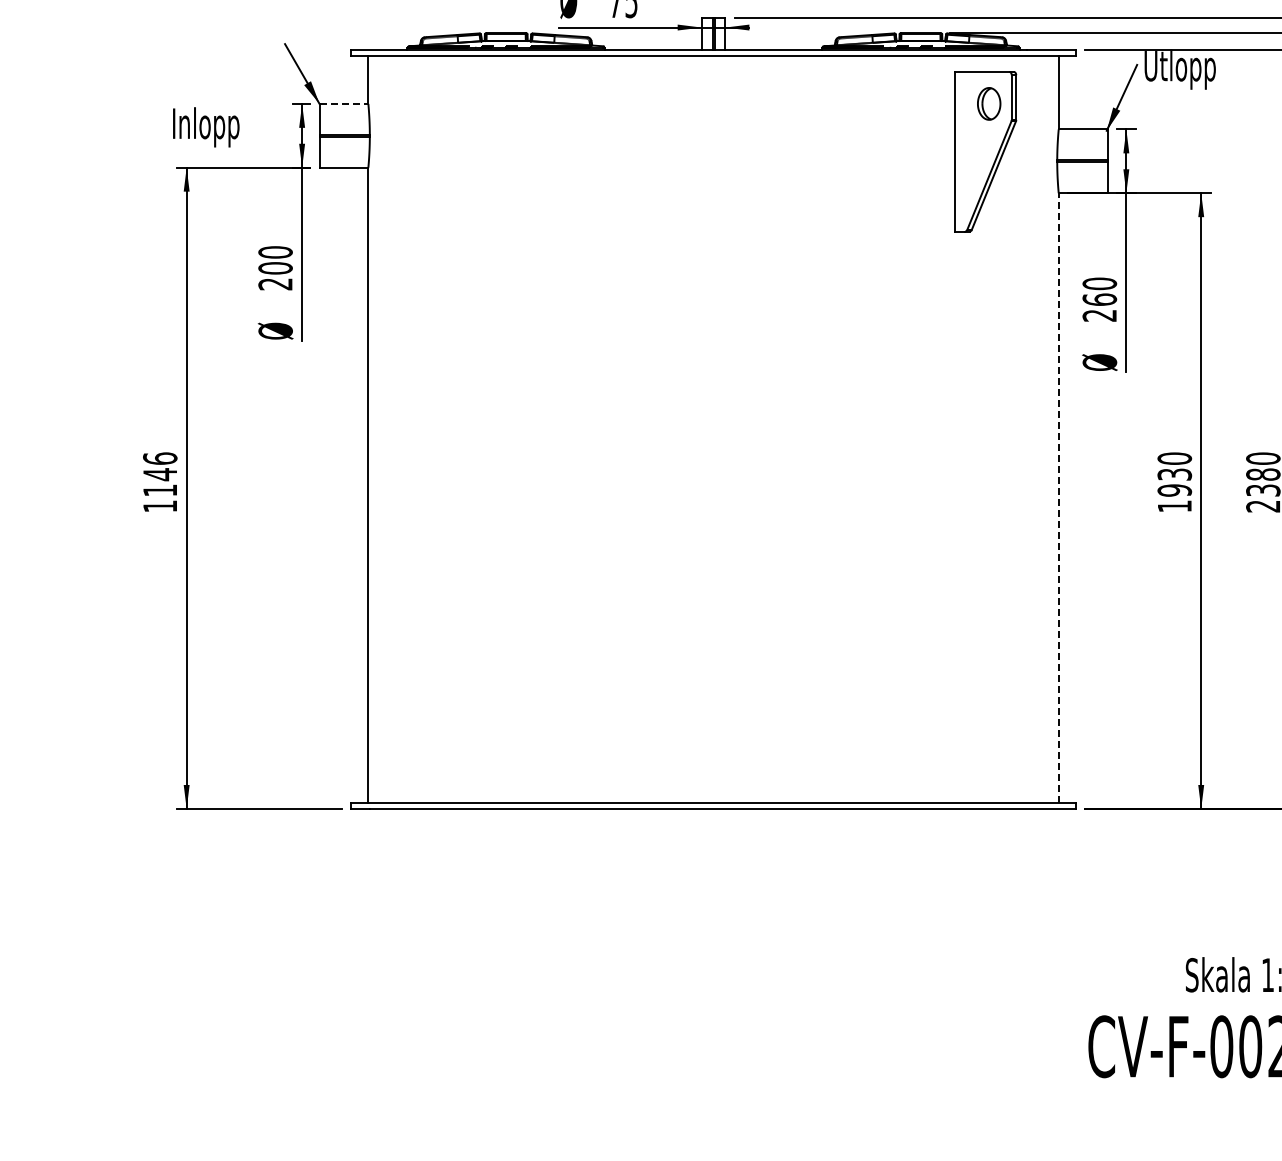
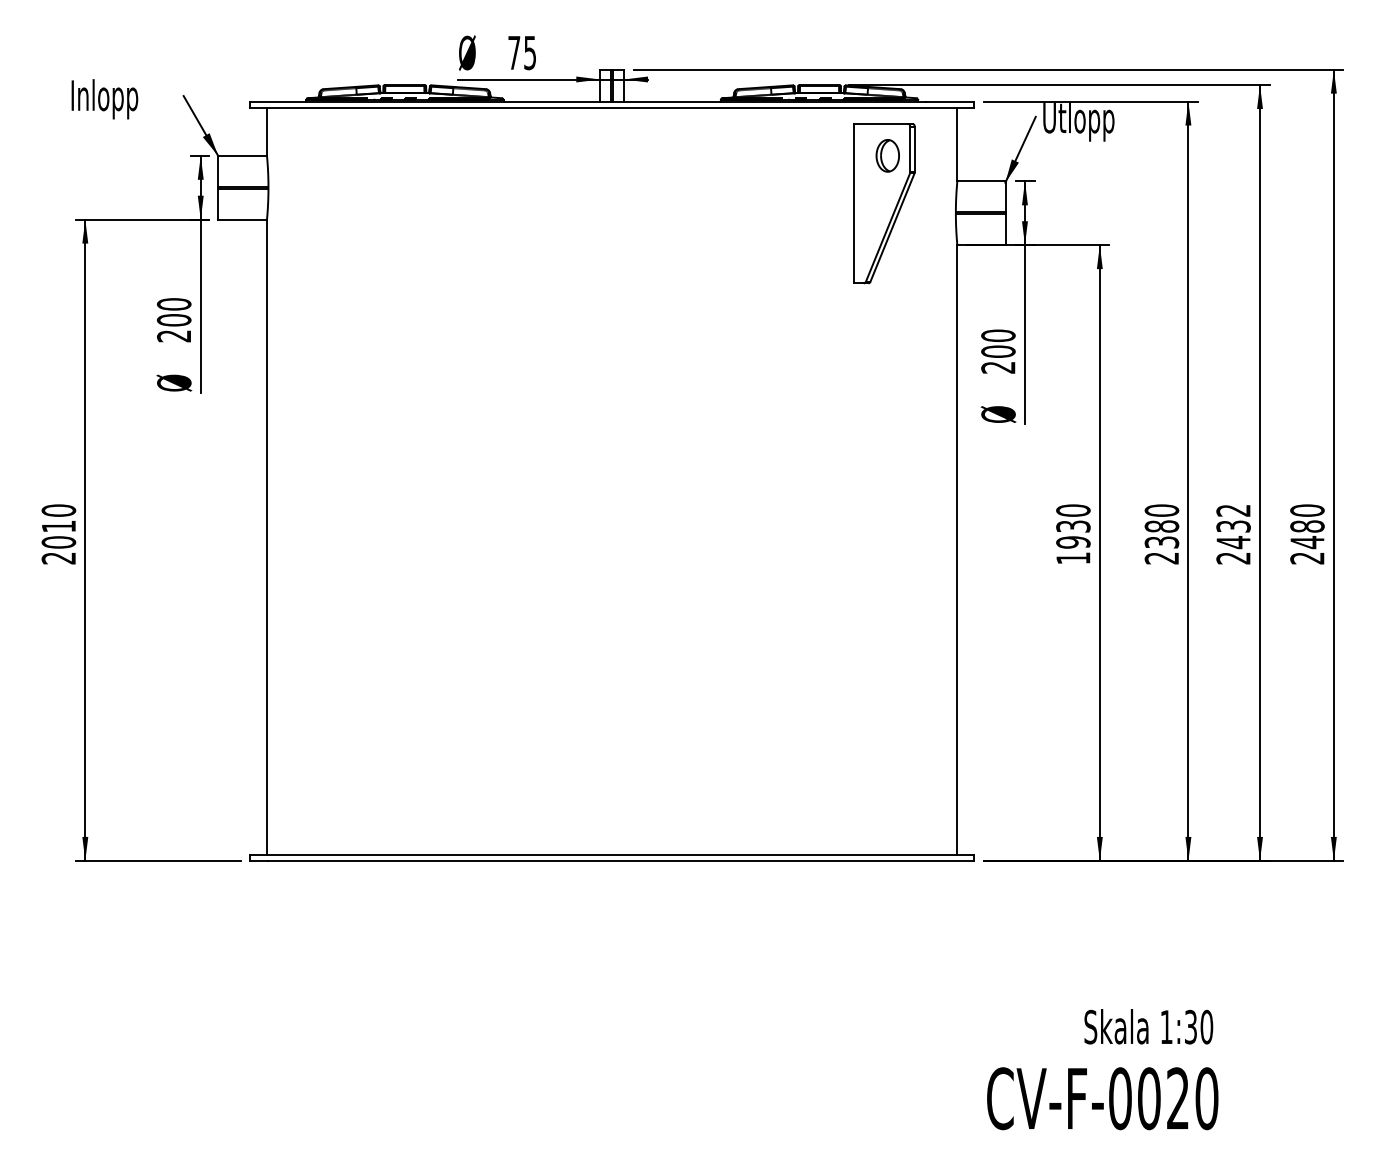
line: (344, 103) -> (243, 155), dashed -> solid
text: (205, 127) -> (104, 99), moved
text: (1099, 299) -> (998, 351), 260 -> 200
text: (159, 482) -> (58, 534), 1146 -> 2010
line: (1058, 497) -> (957, 549), dashed -> solid

